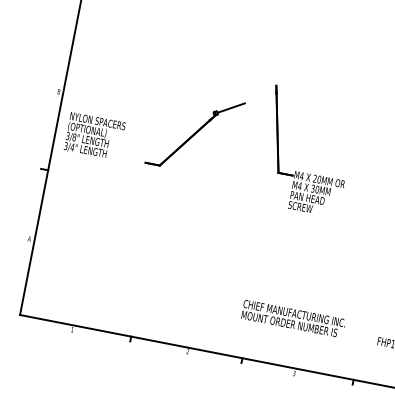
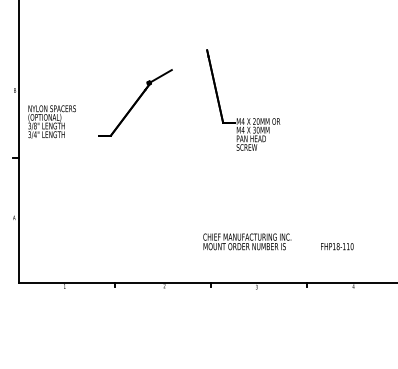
part: (303, 172) -> (243, 118), moved

